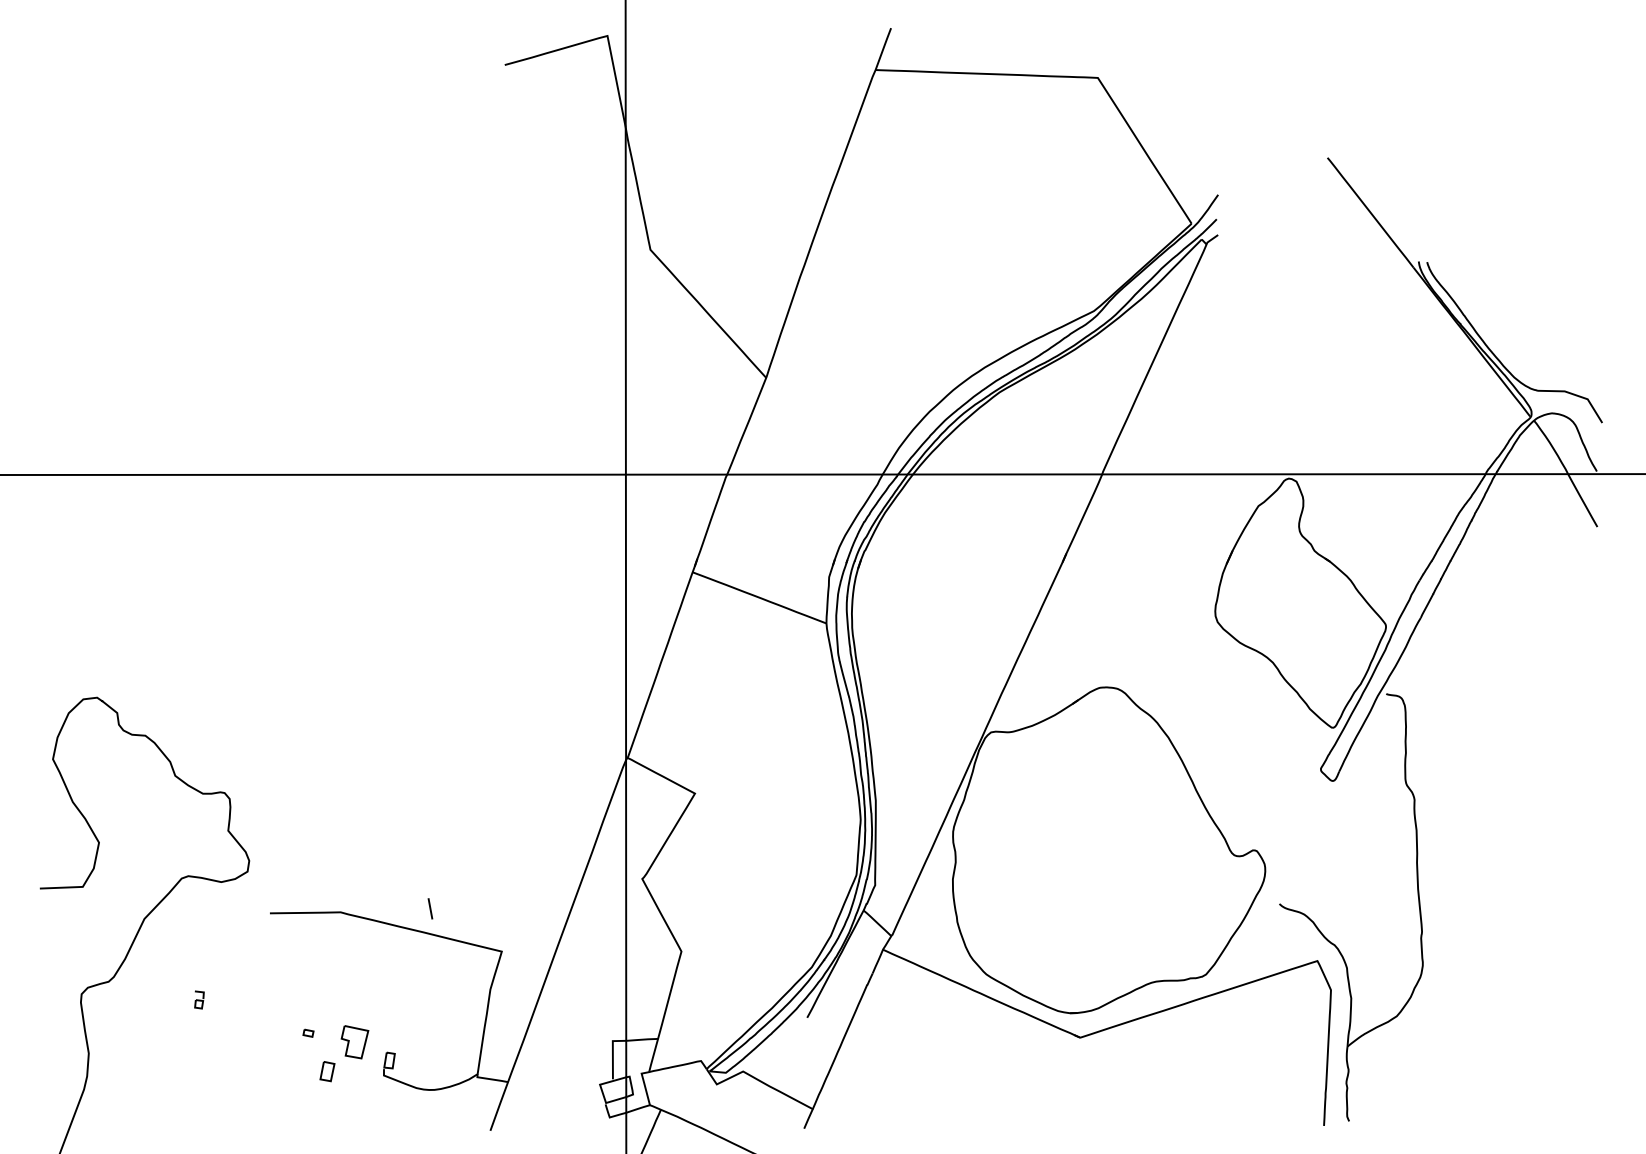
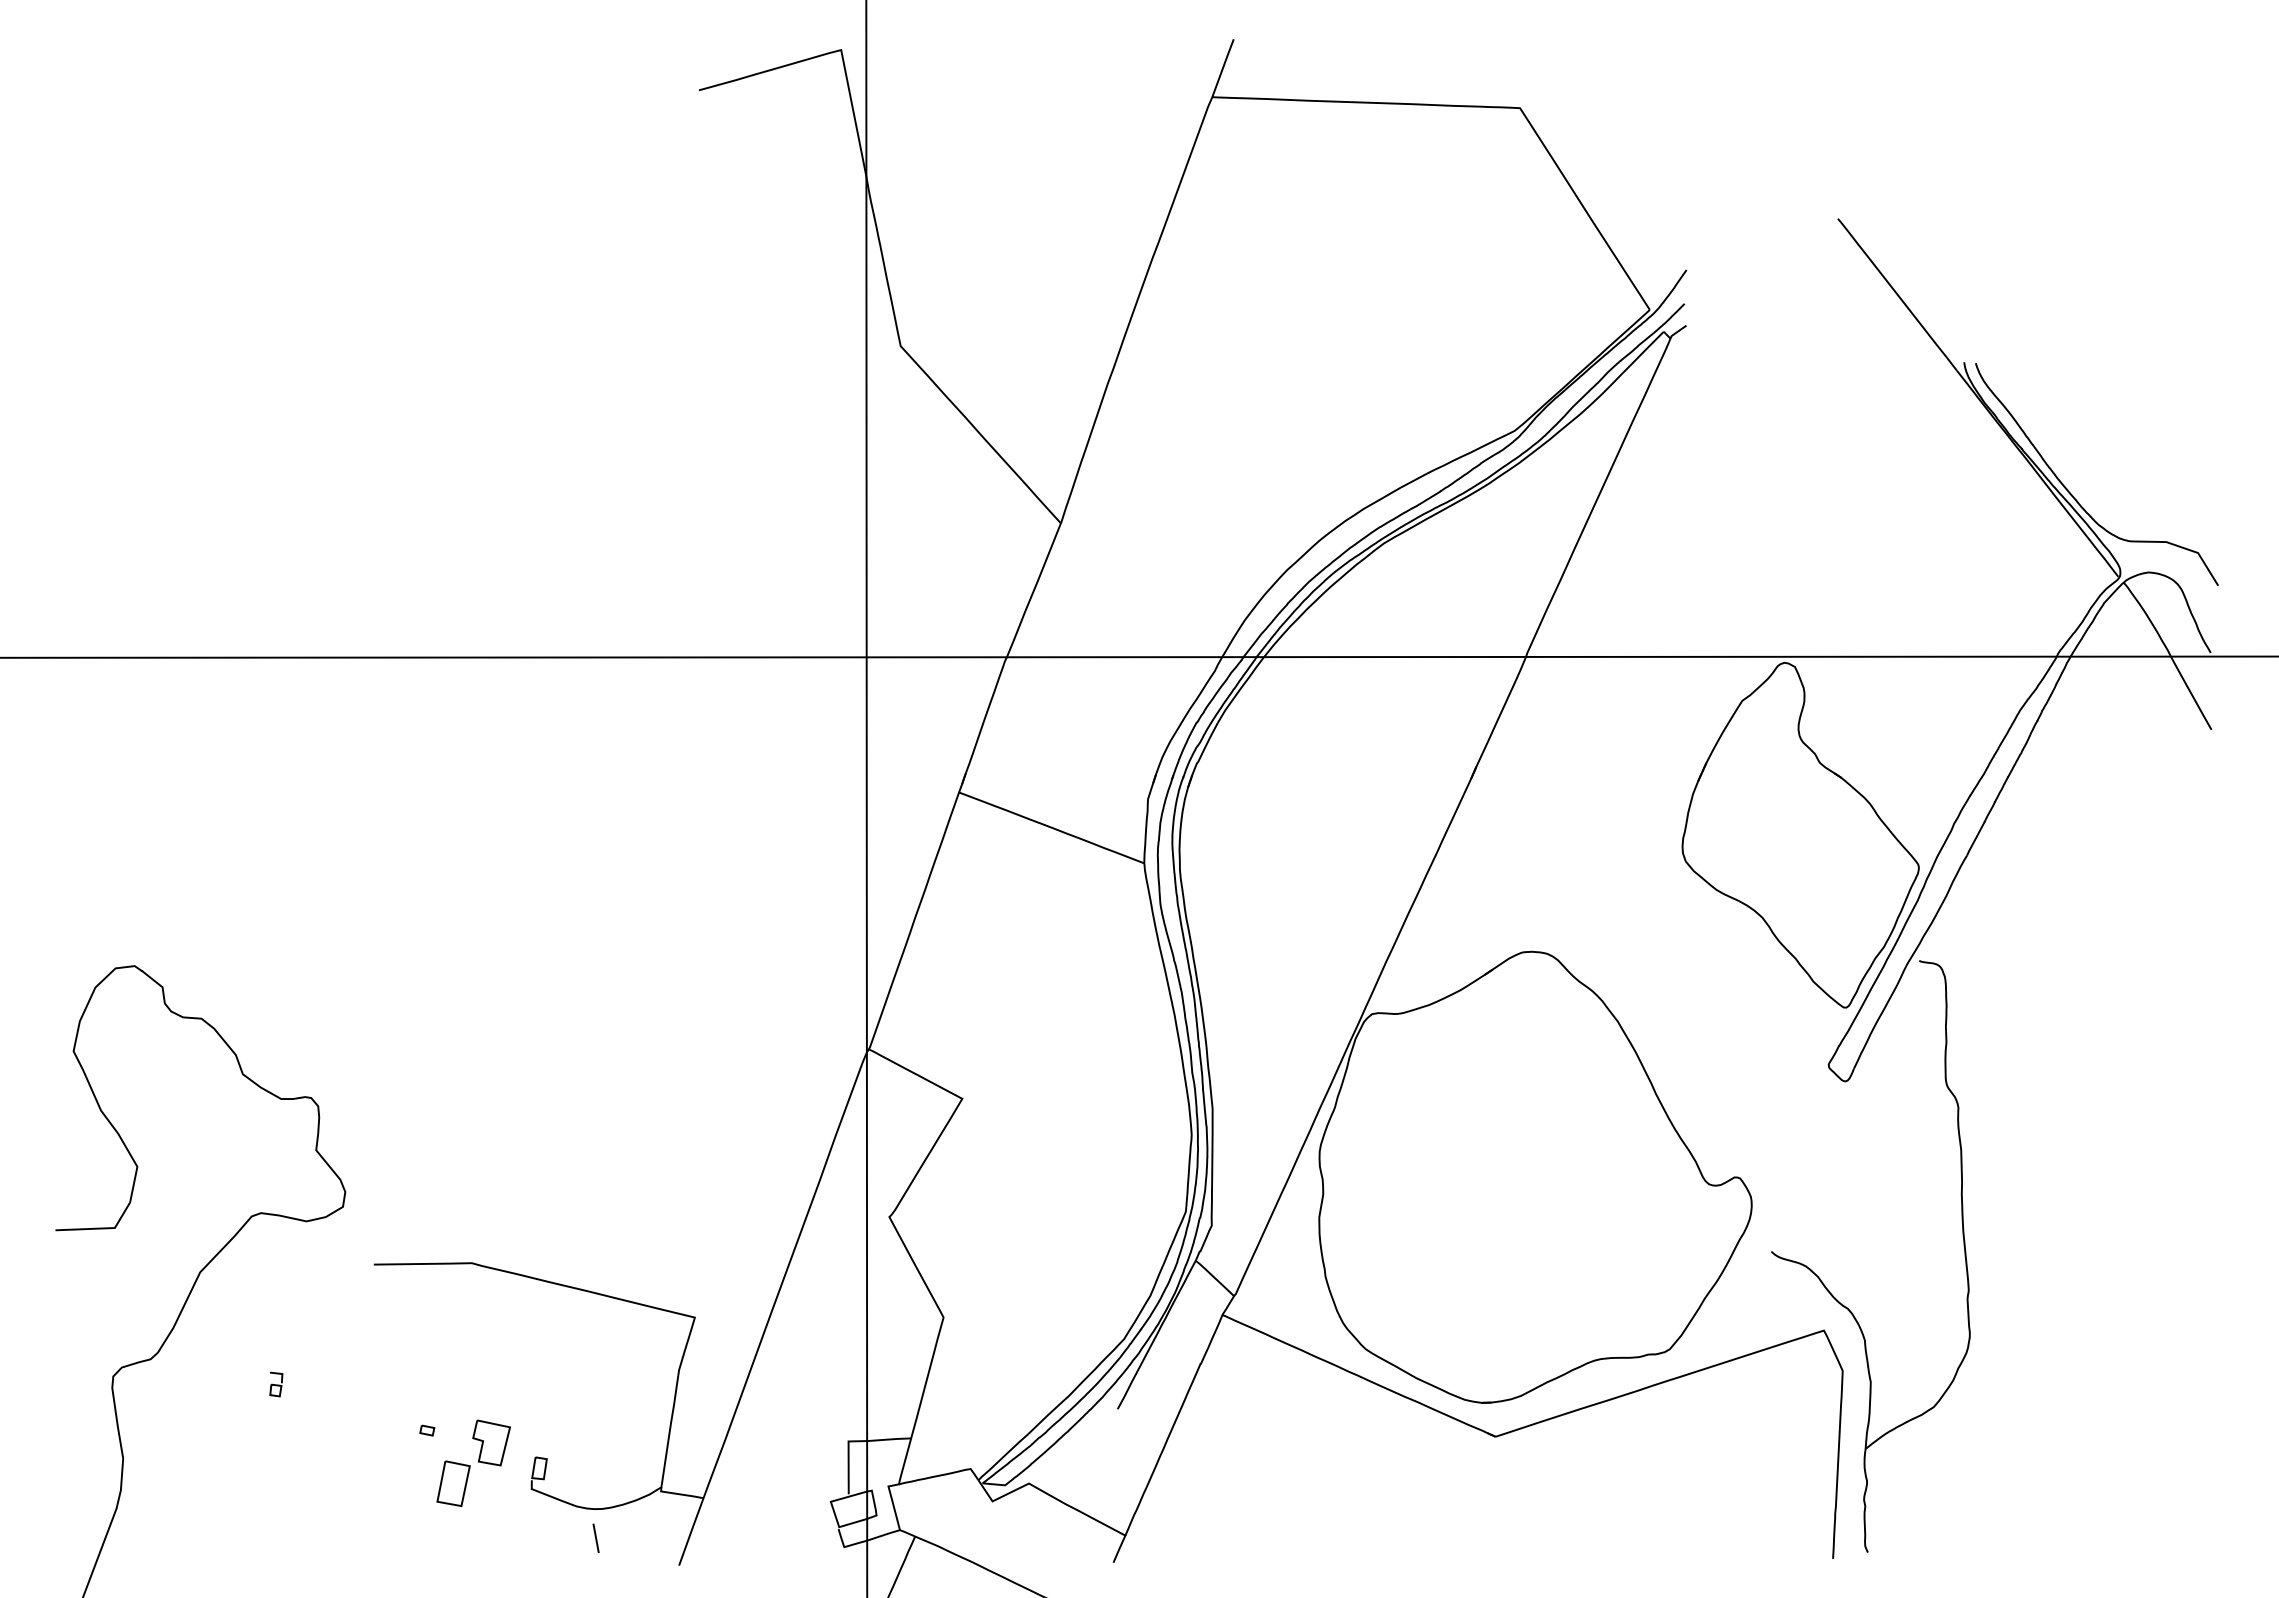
line: (430, 908) -> (595, 1537), moved
part: (327, 1071) -> (453, 1483), size x1.67

